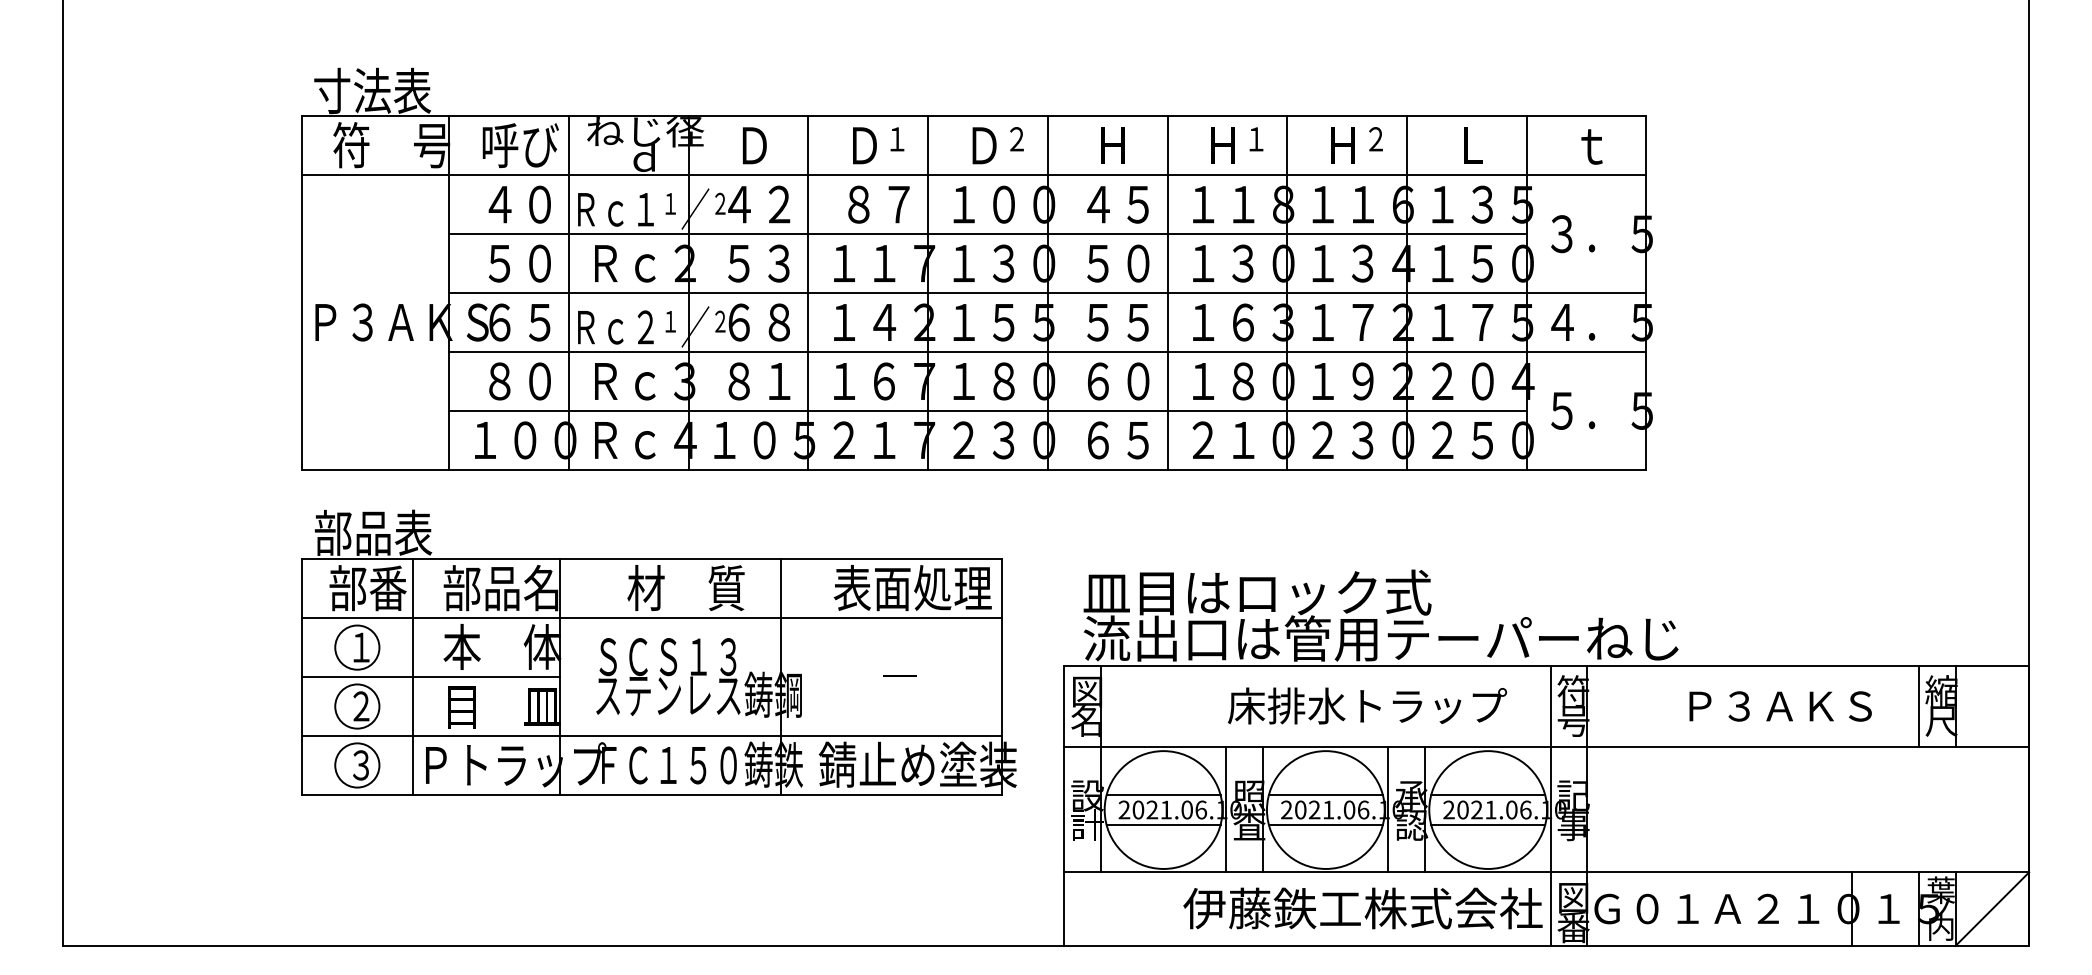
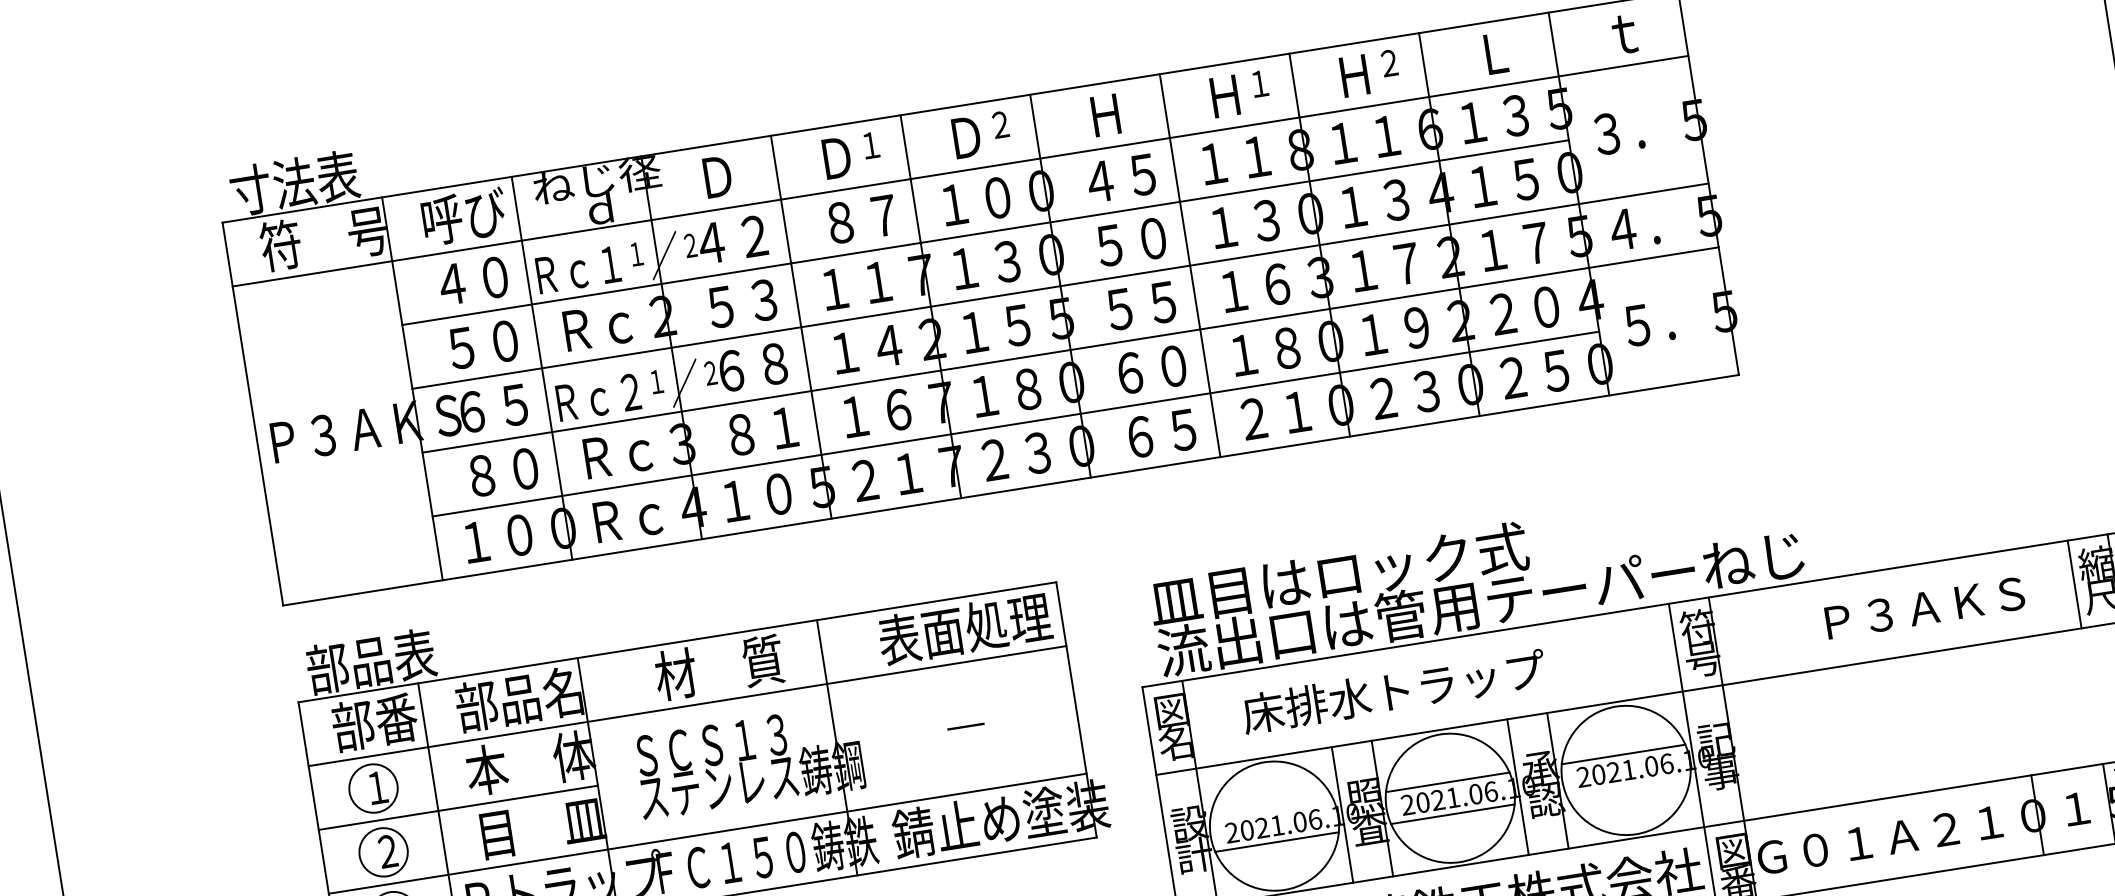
text: (1367, 705) -> (1394, 691), moved
line: (1163, 795) -> (1271, 810), removed
line: (1488, 824) -> (1628, 786), removed

